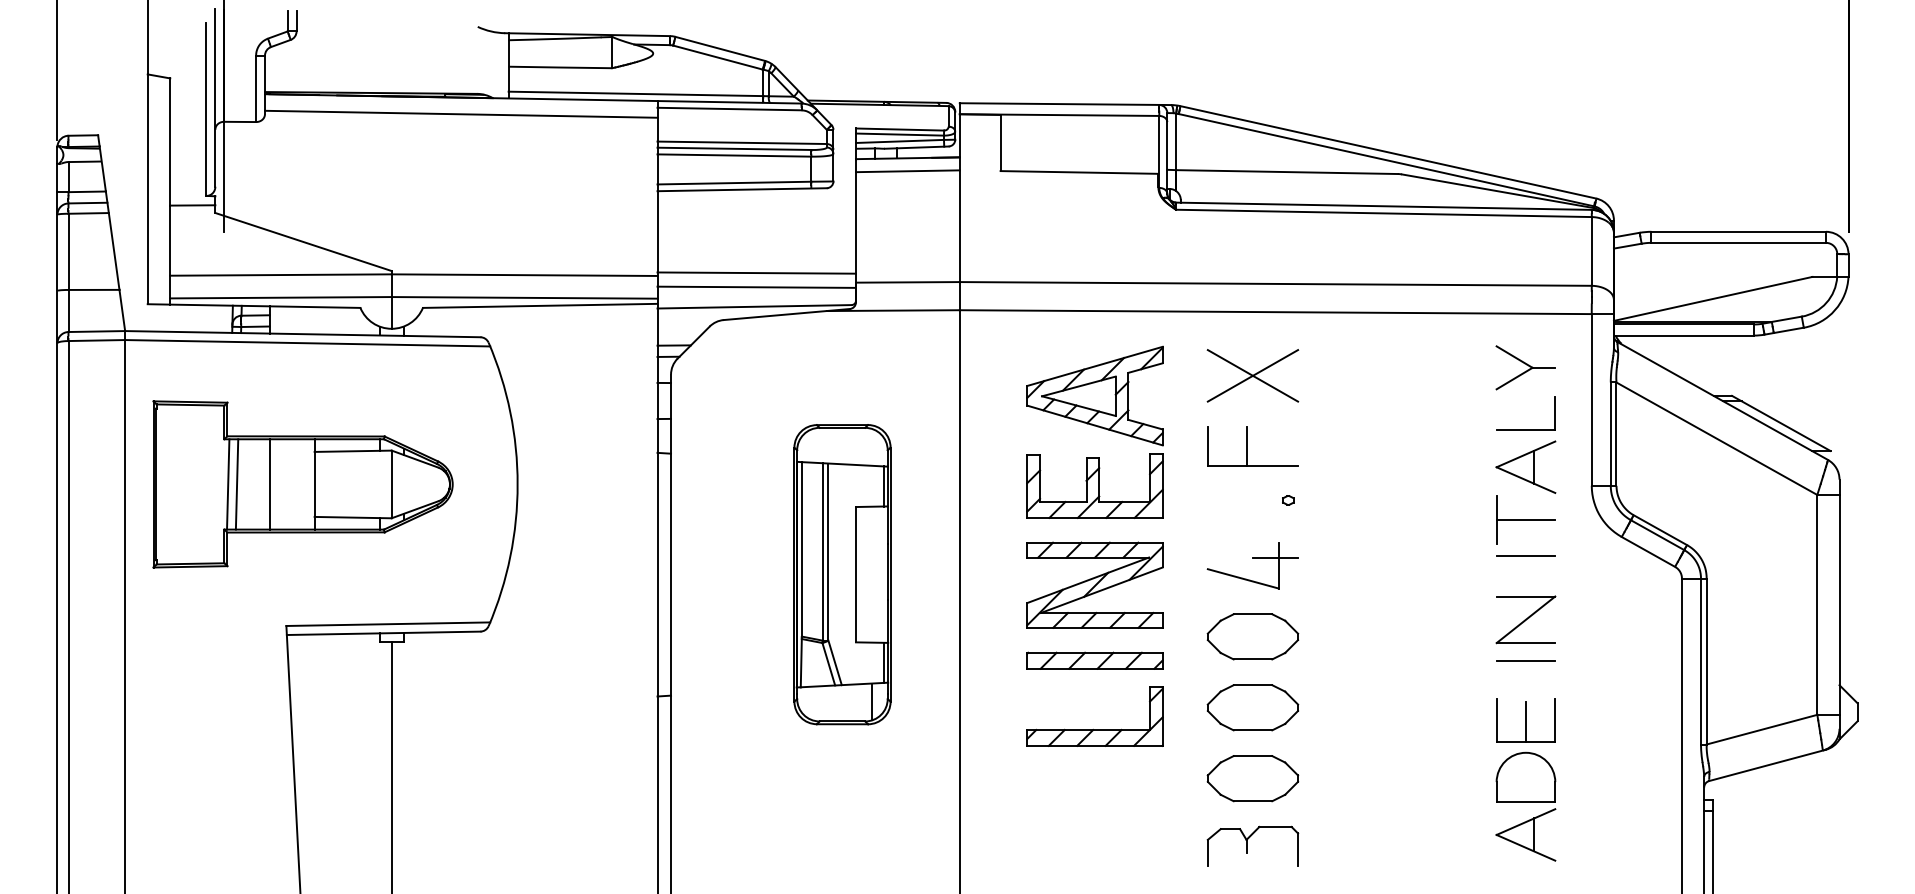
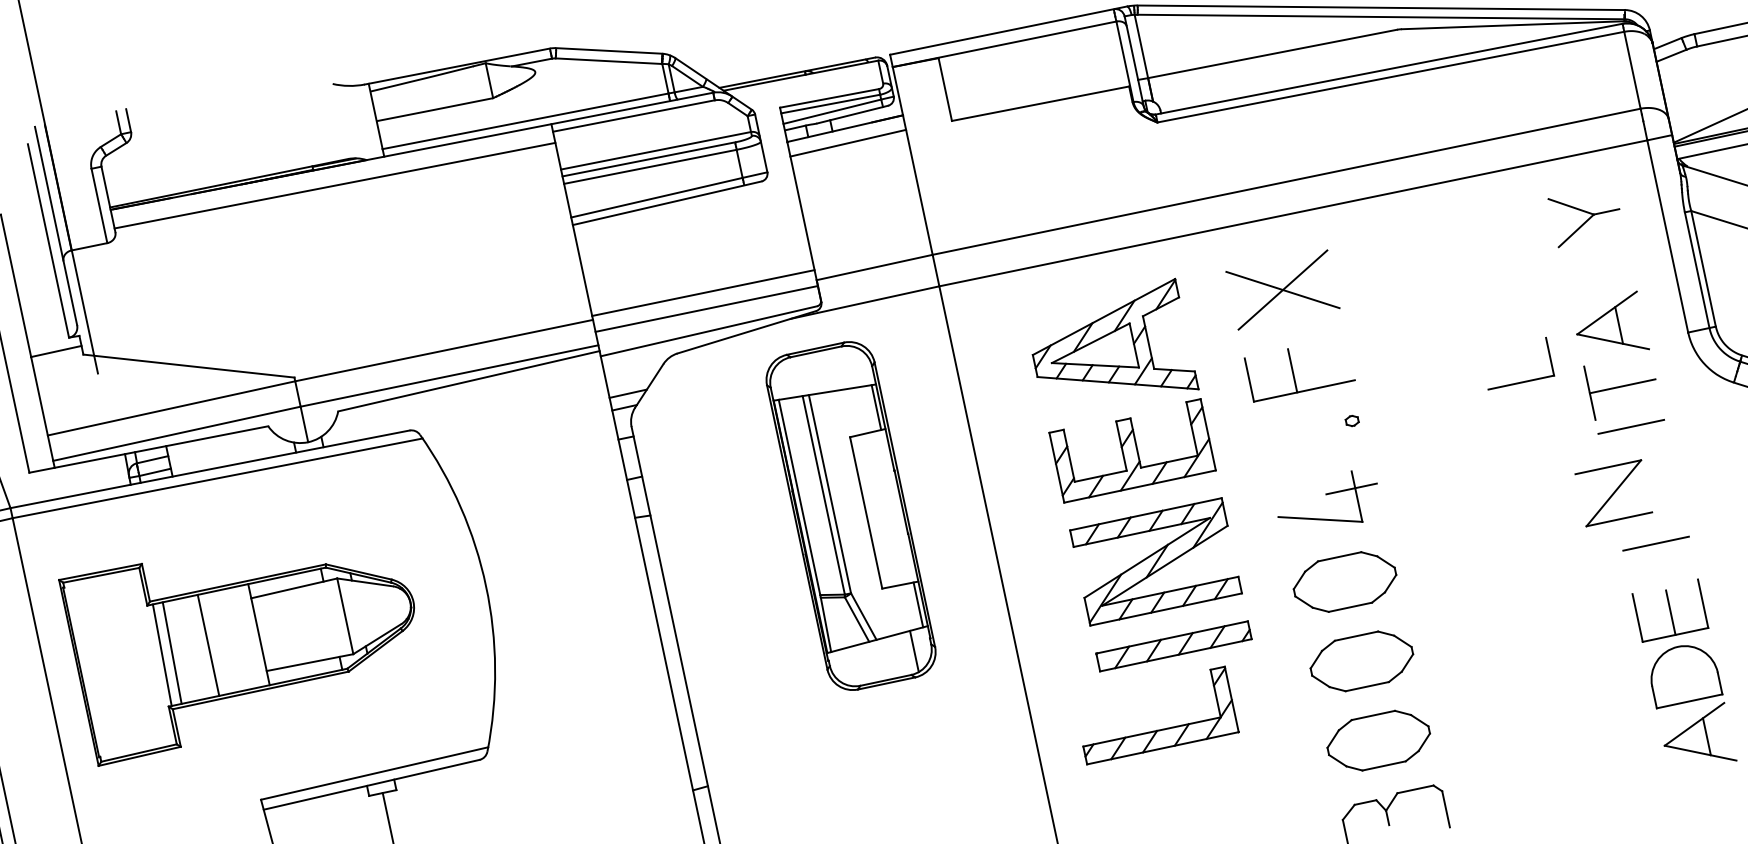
part: (1525, 429) -> (1520, 381), moved
part: (842, 574) -> (851, 515), moved
part: (1525, 619) -> (1613, 493), moved
part: (1093, 728) -> (1157, 729), moved

